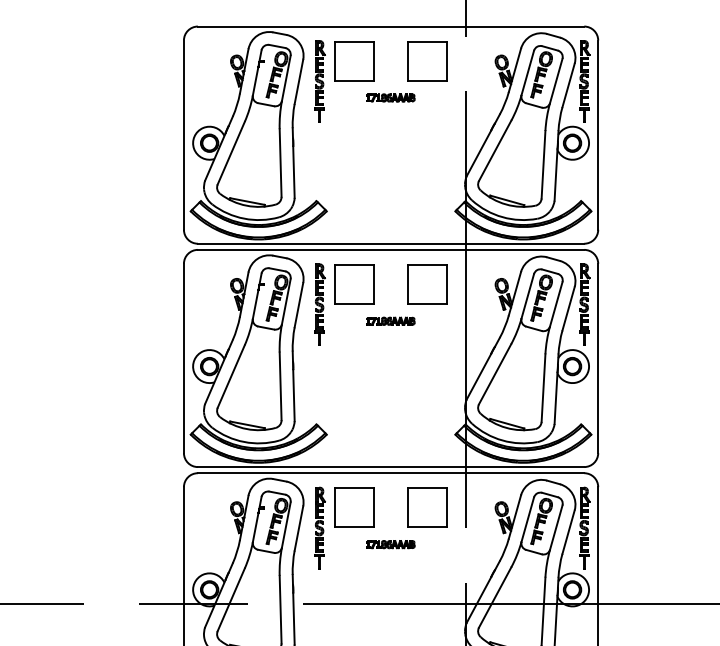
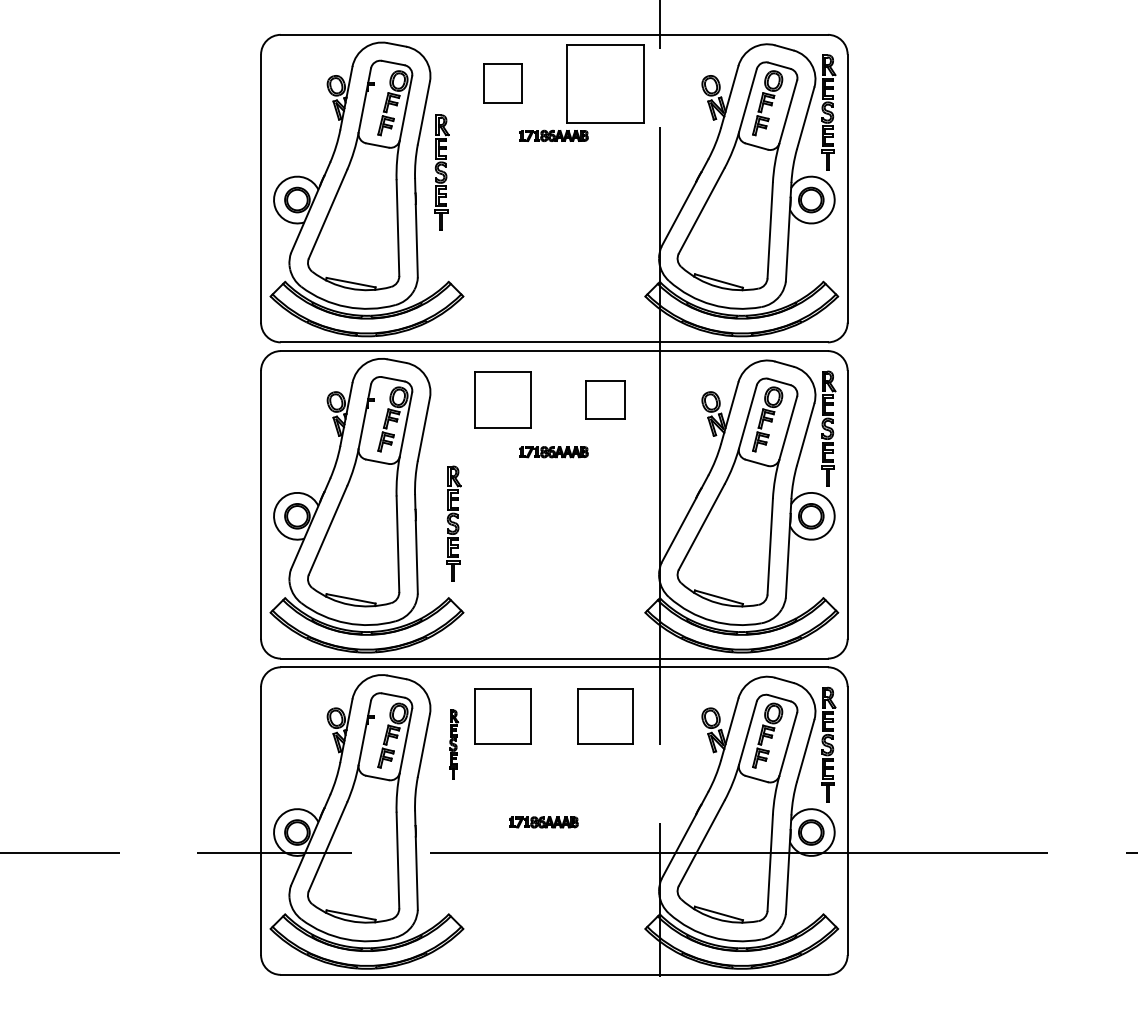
part: (354, 60) -> (502, 83), size x0.7
part: (427, 60) -> (605, 83), size x1.4
part: (319, 81) -> (441, 172), moved
part: (427, 284) -> (605, 399), size x0.7
part: (319, 304) -> (453, 523), moved
part: (319, 527) -> (453, 744), size x0.6
part: (390, 544) -> (543, 822), moved

